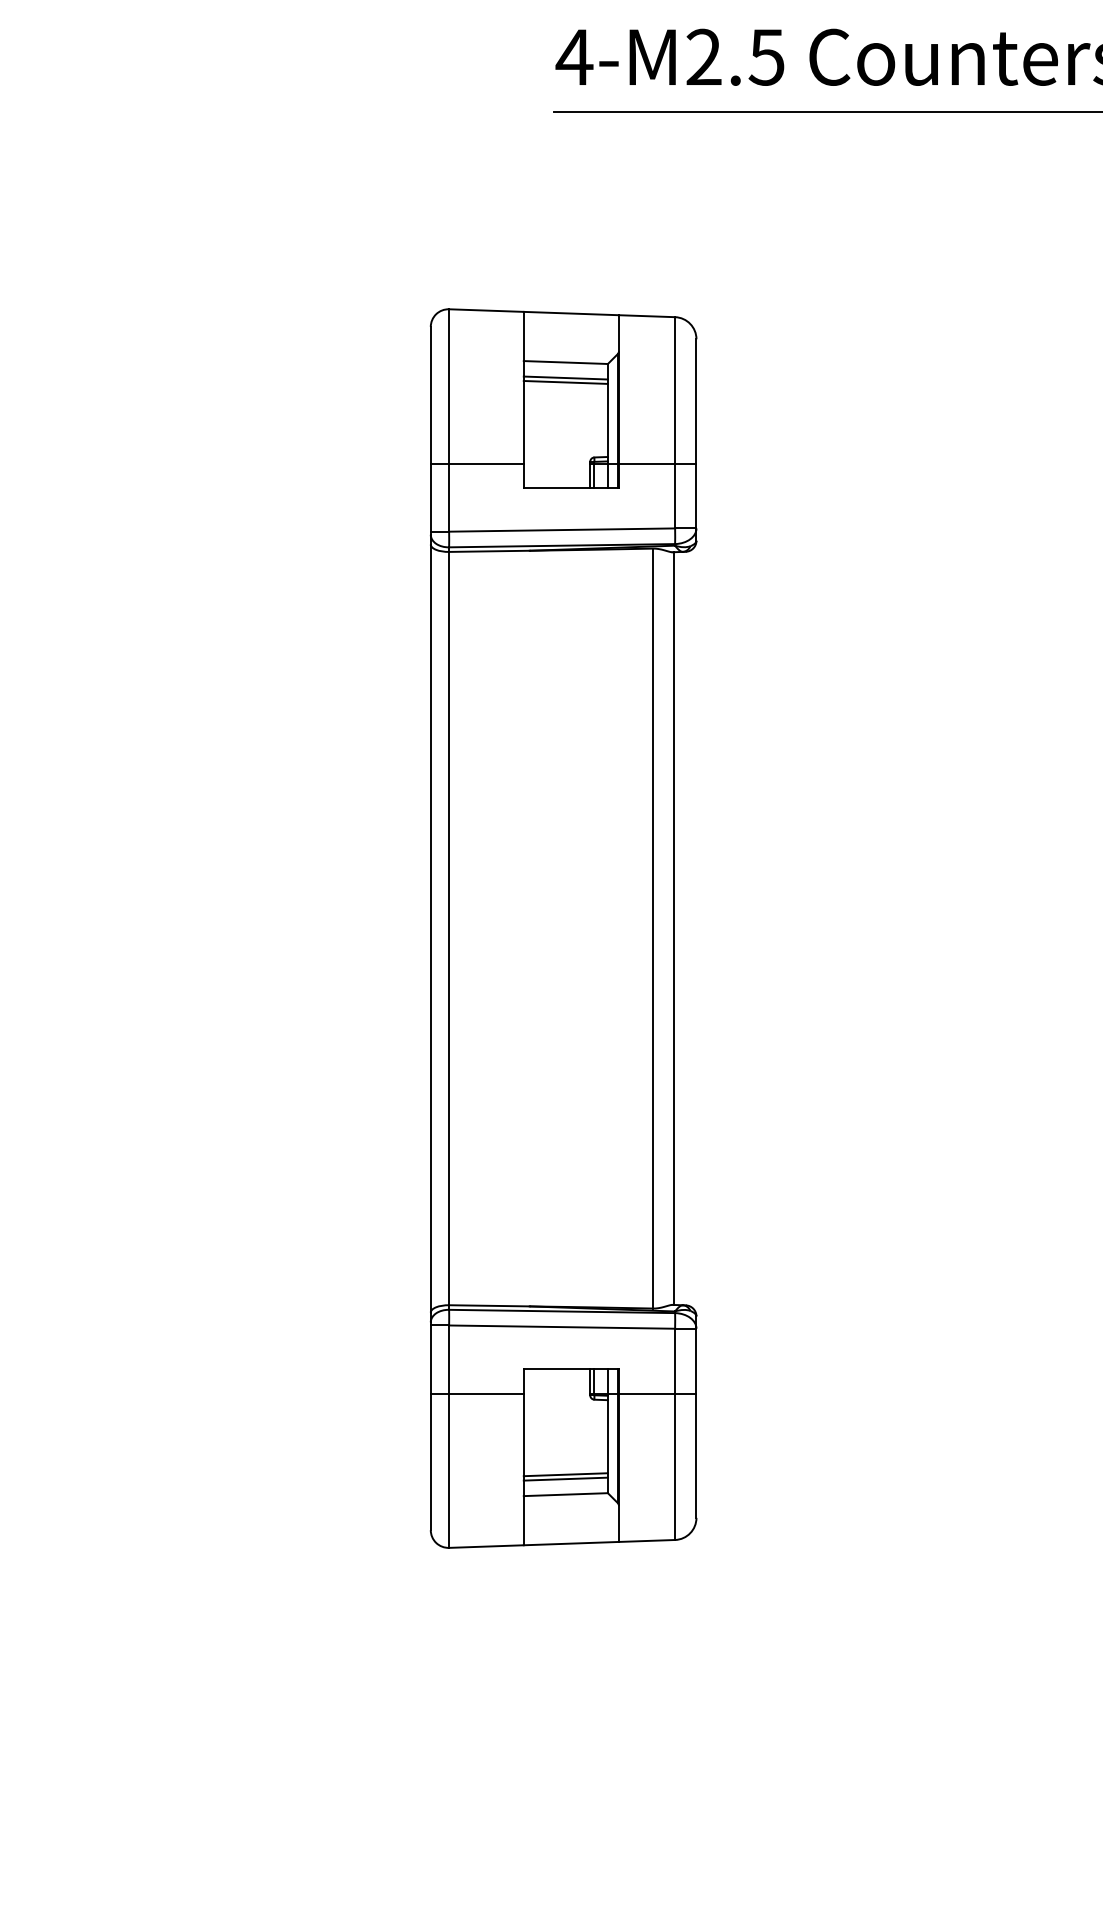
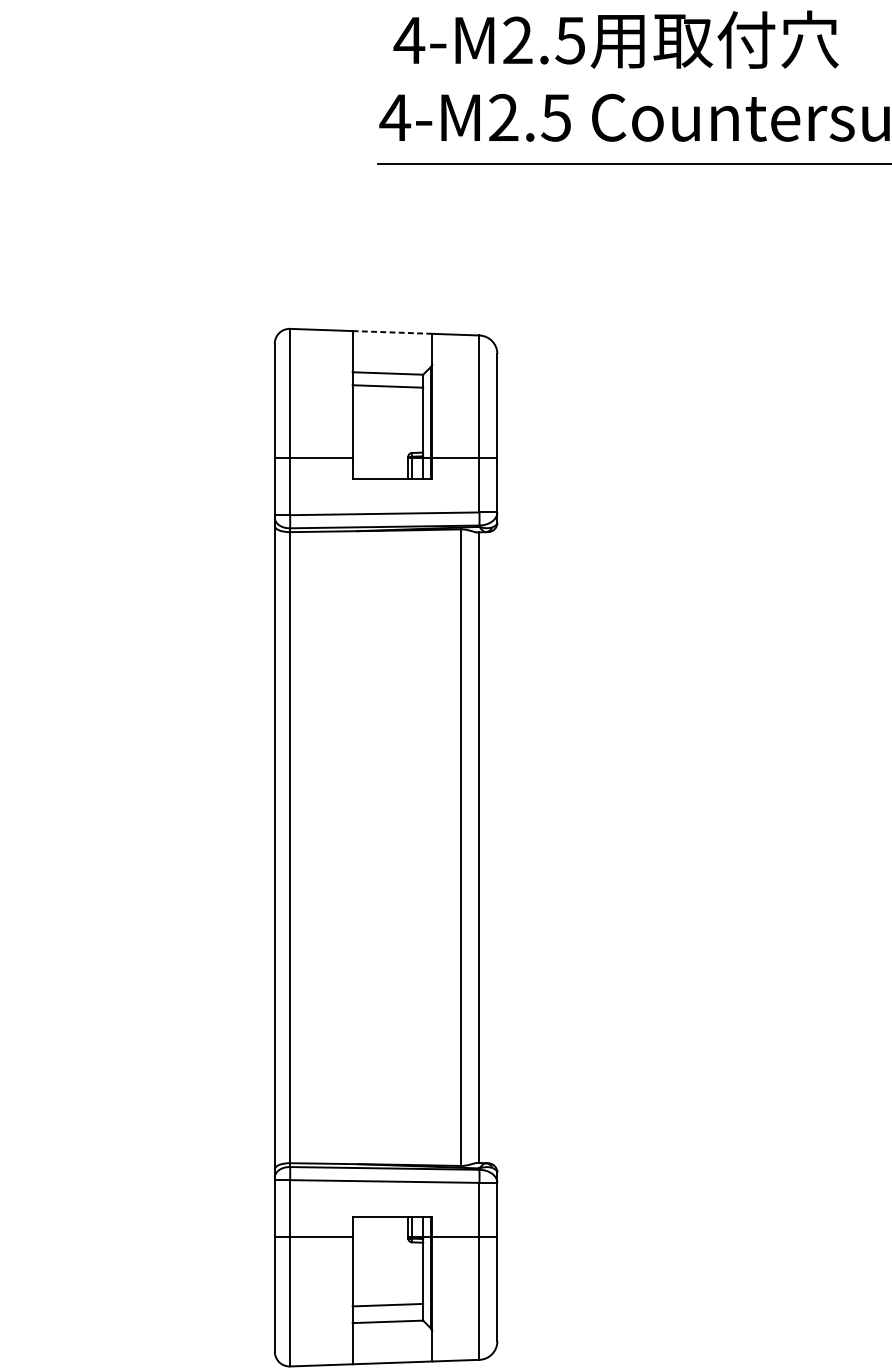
line: (571, 313) -> (392, 332), solid -> dashed
line: (565, 381) -> (387, 389), removed
line: (565, 1478) -> (387, 1308), removed

